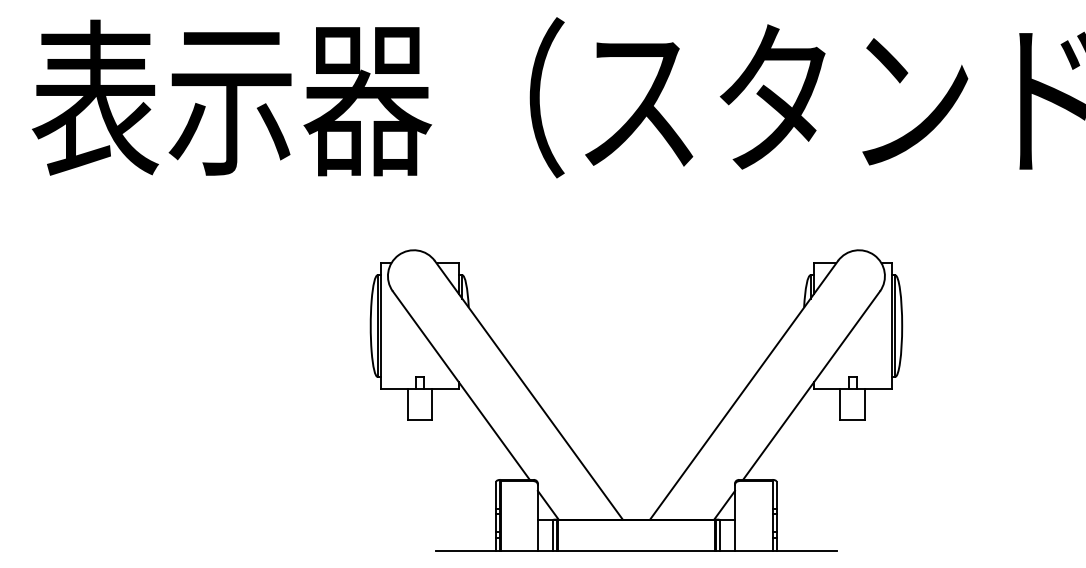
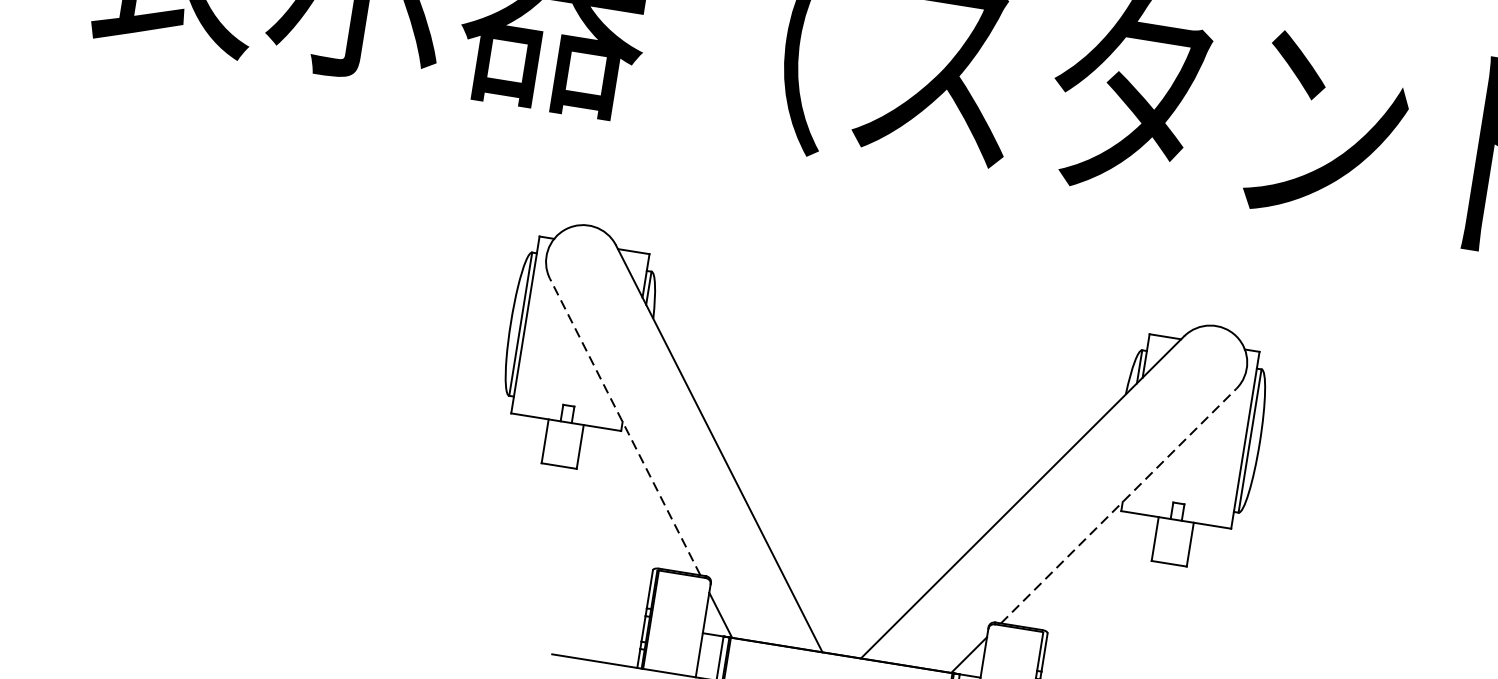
line: (461, 385) -> (625, 426), solid -> dashed
line: (811, 385) -> (1118, 505), solid -> dashed

